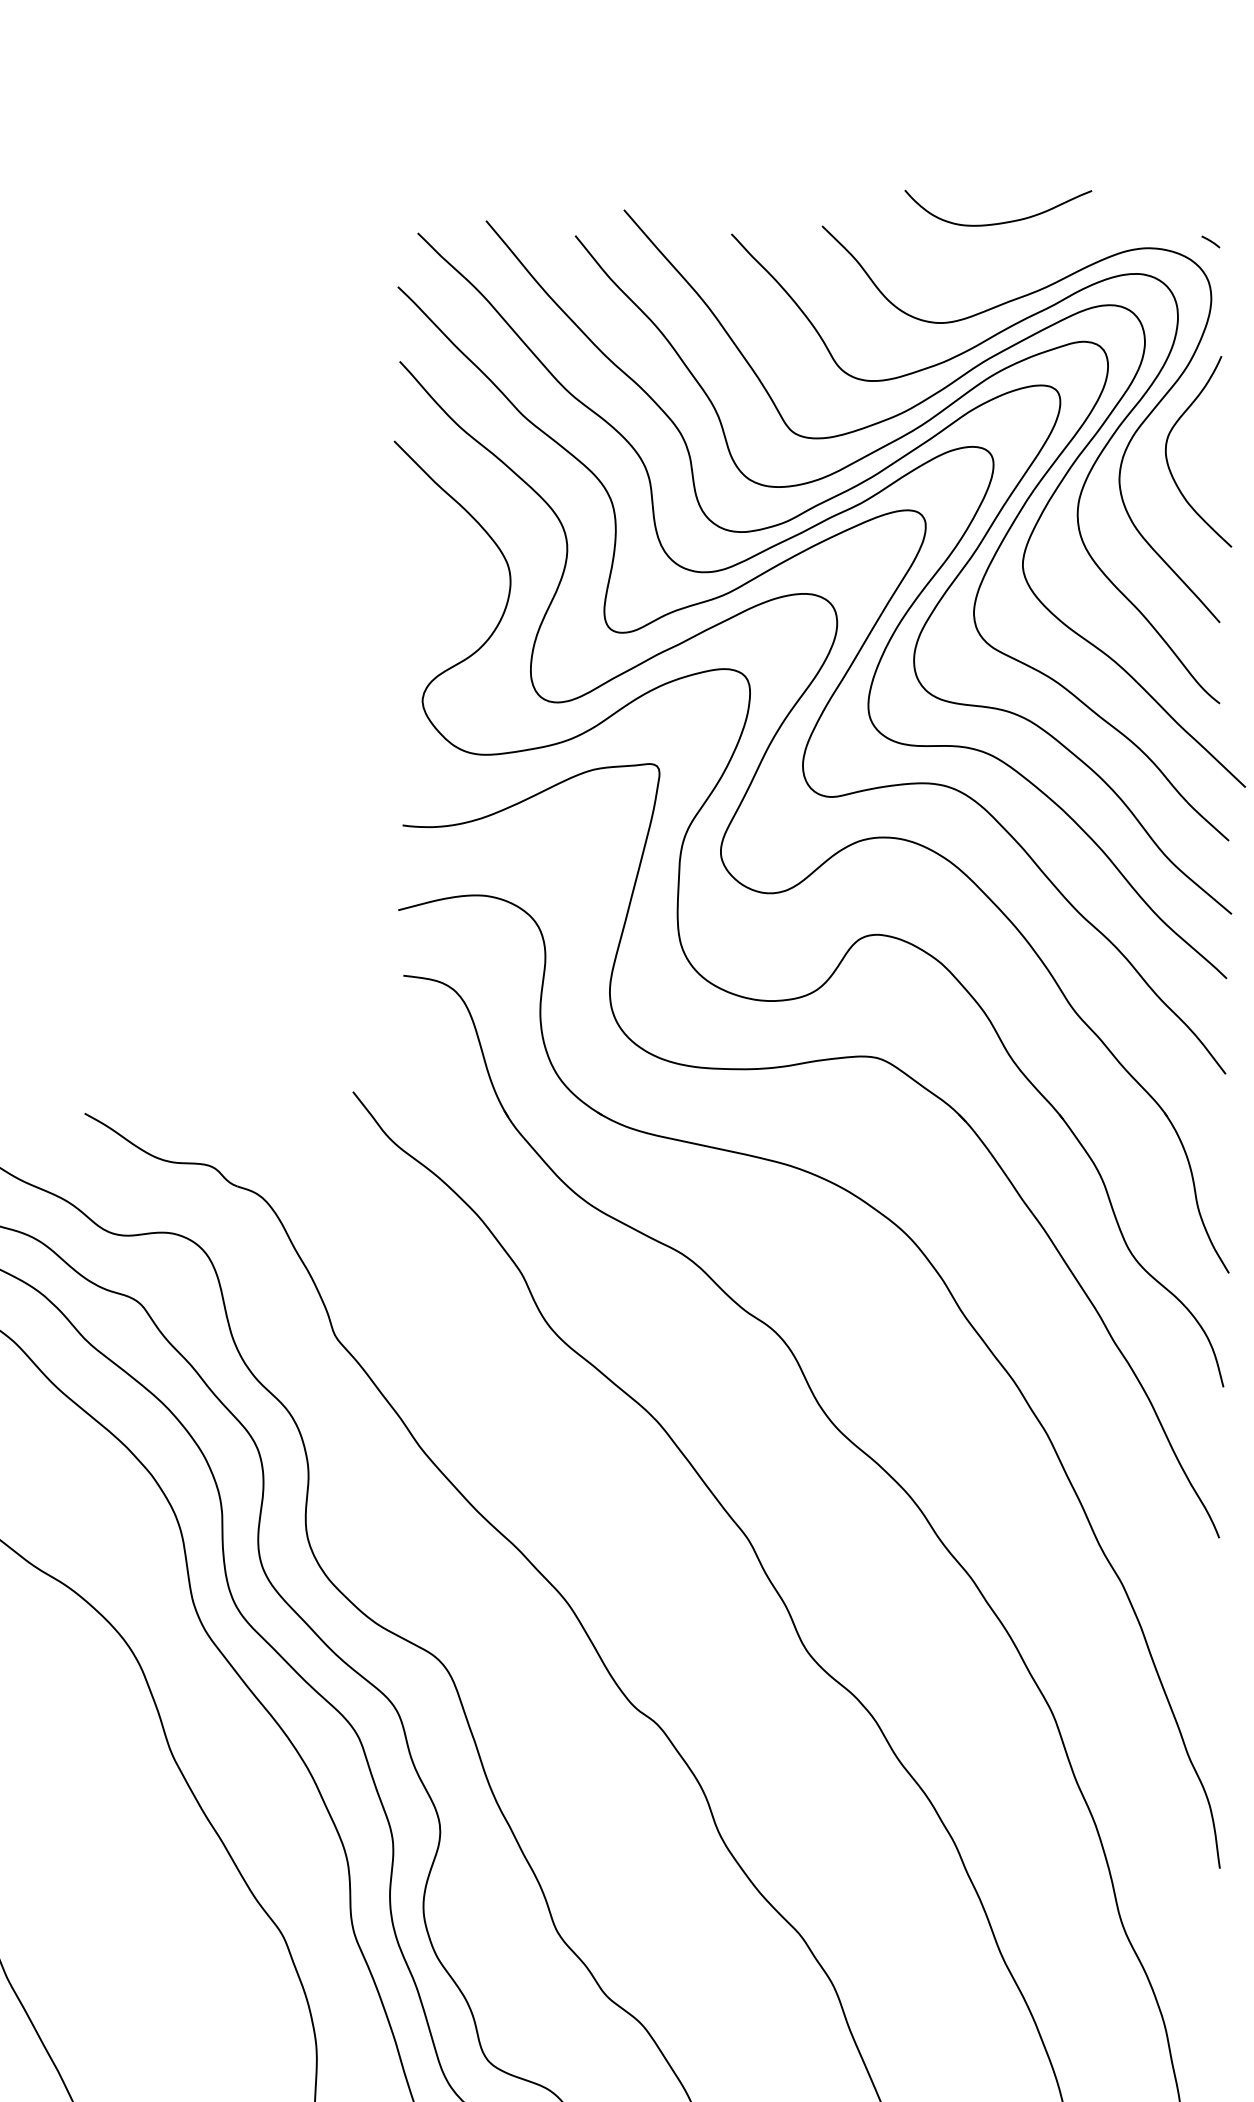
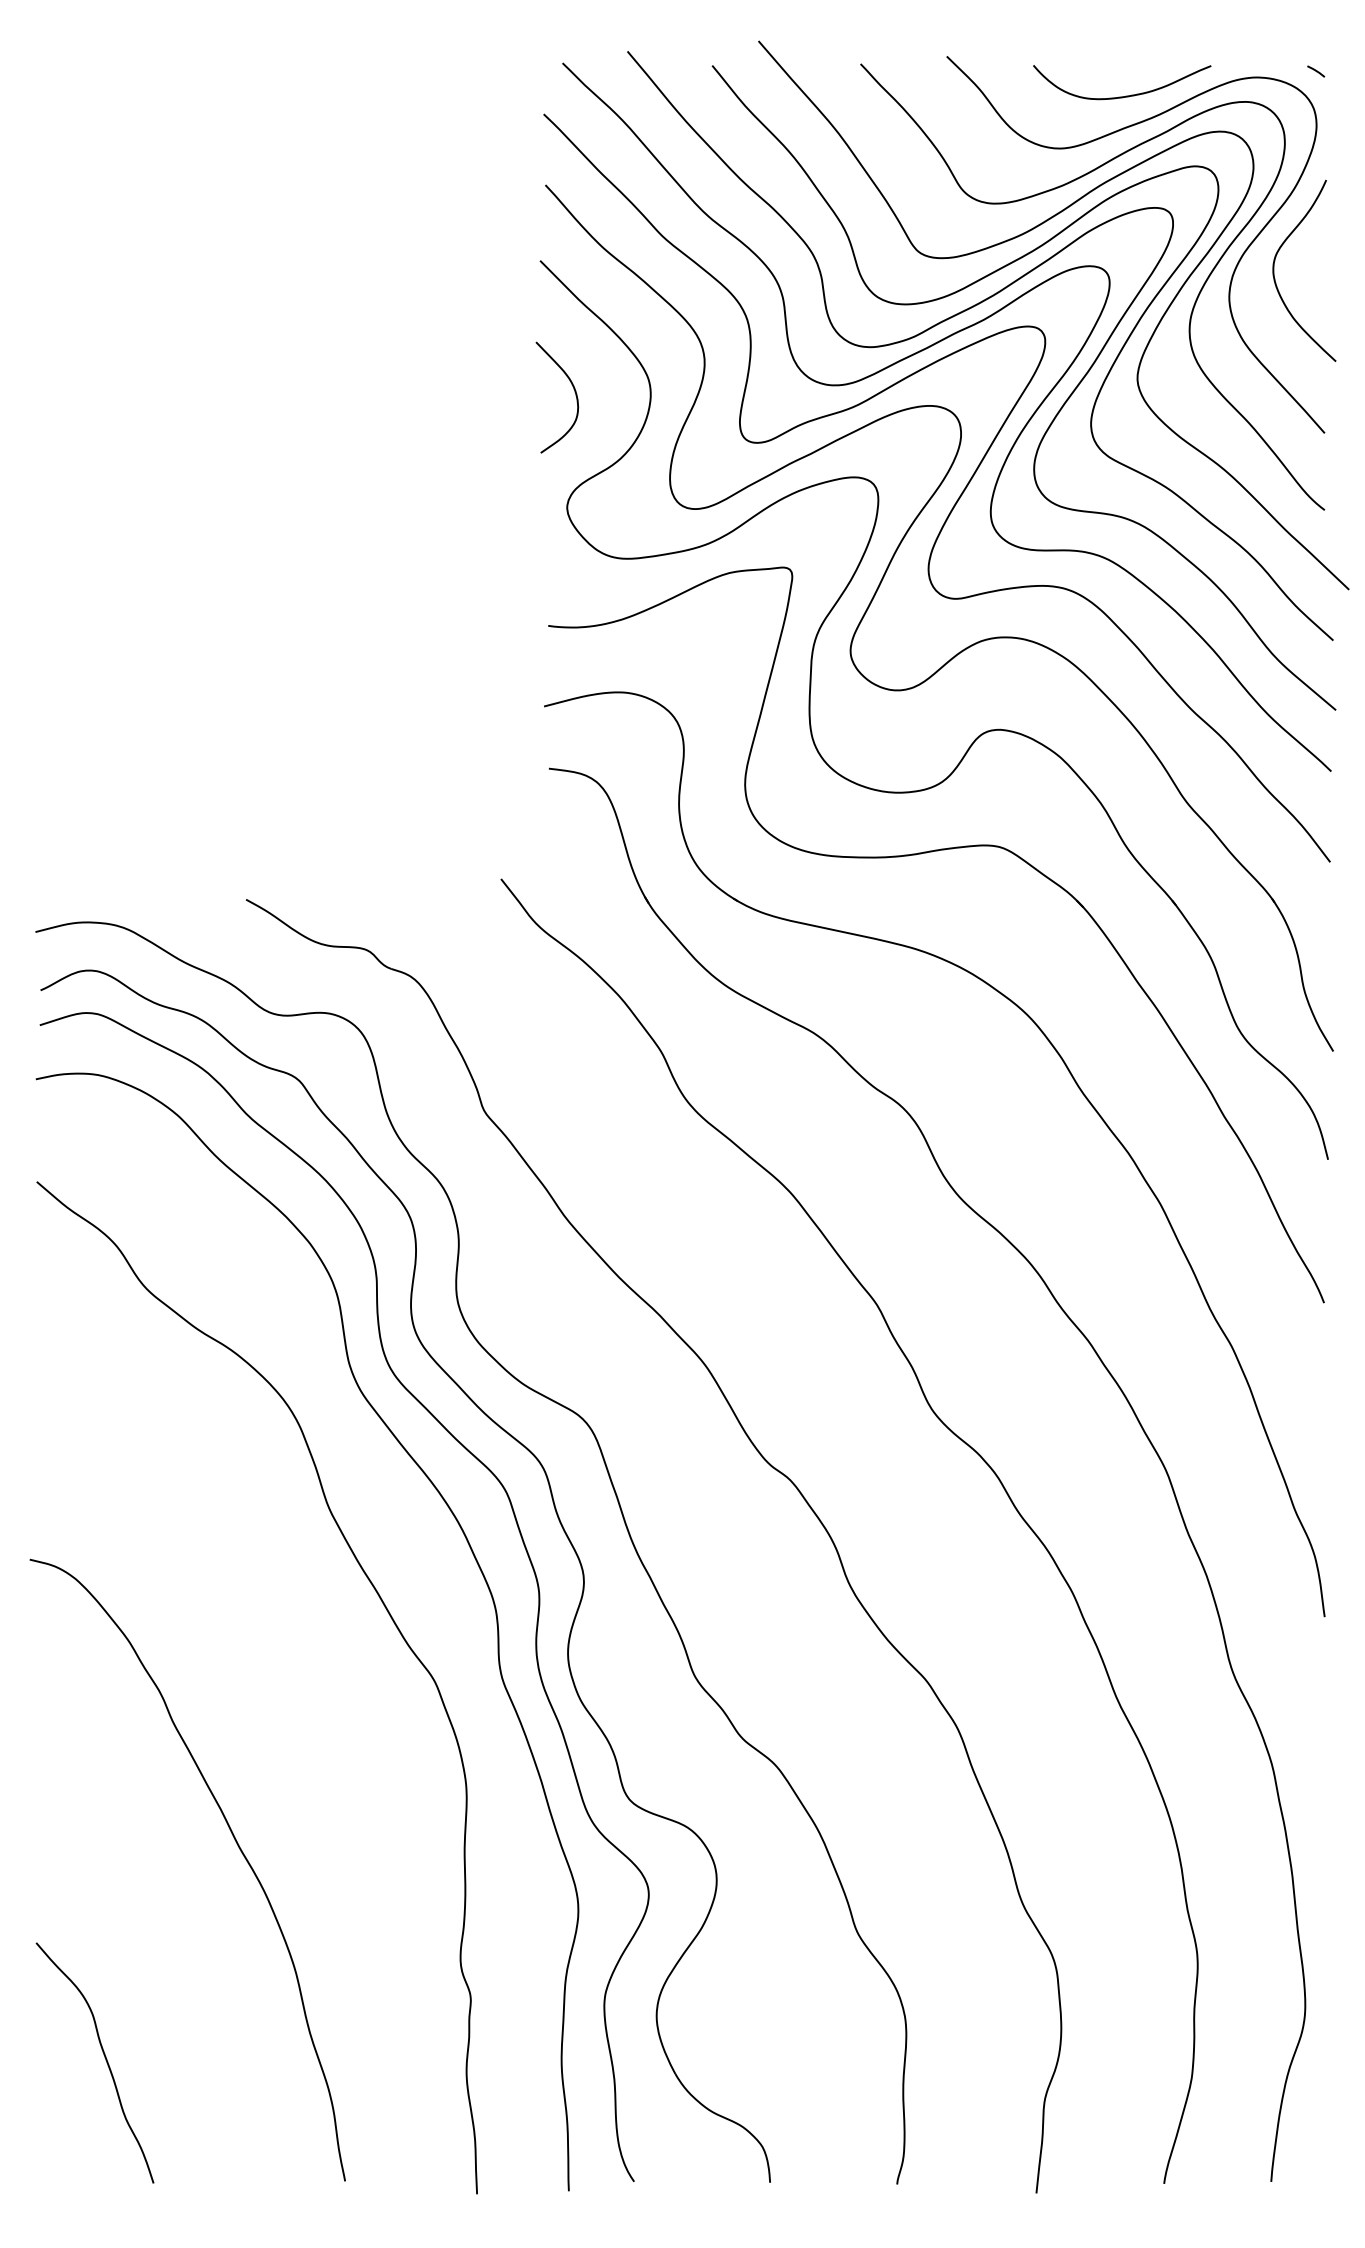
curve: (1001, 221) -> (1125, 95), moved
curve: (430, 579) -> (574, 392), added

